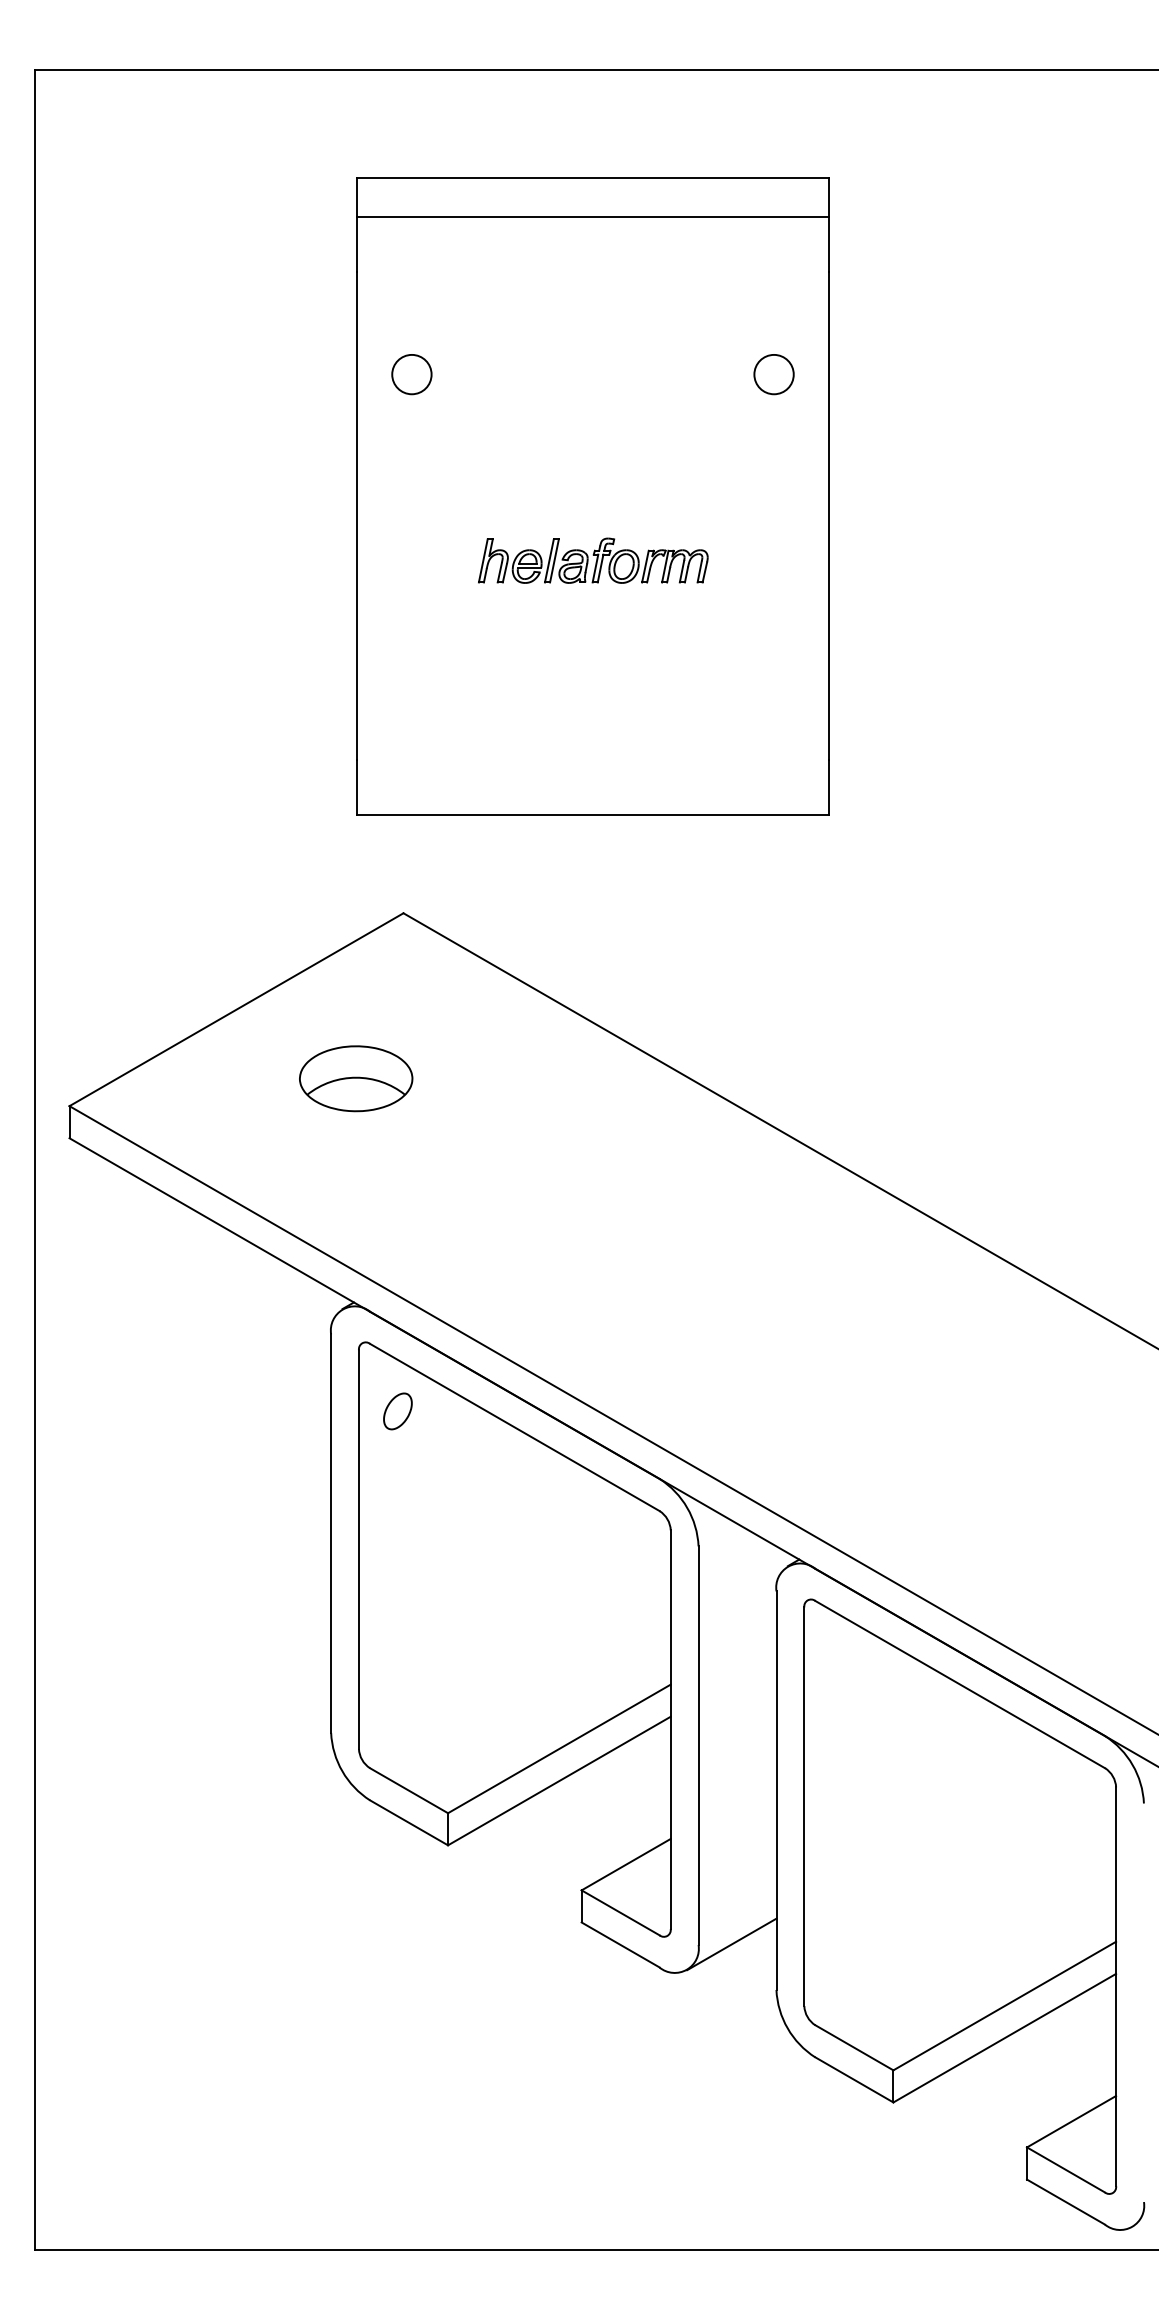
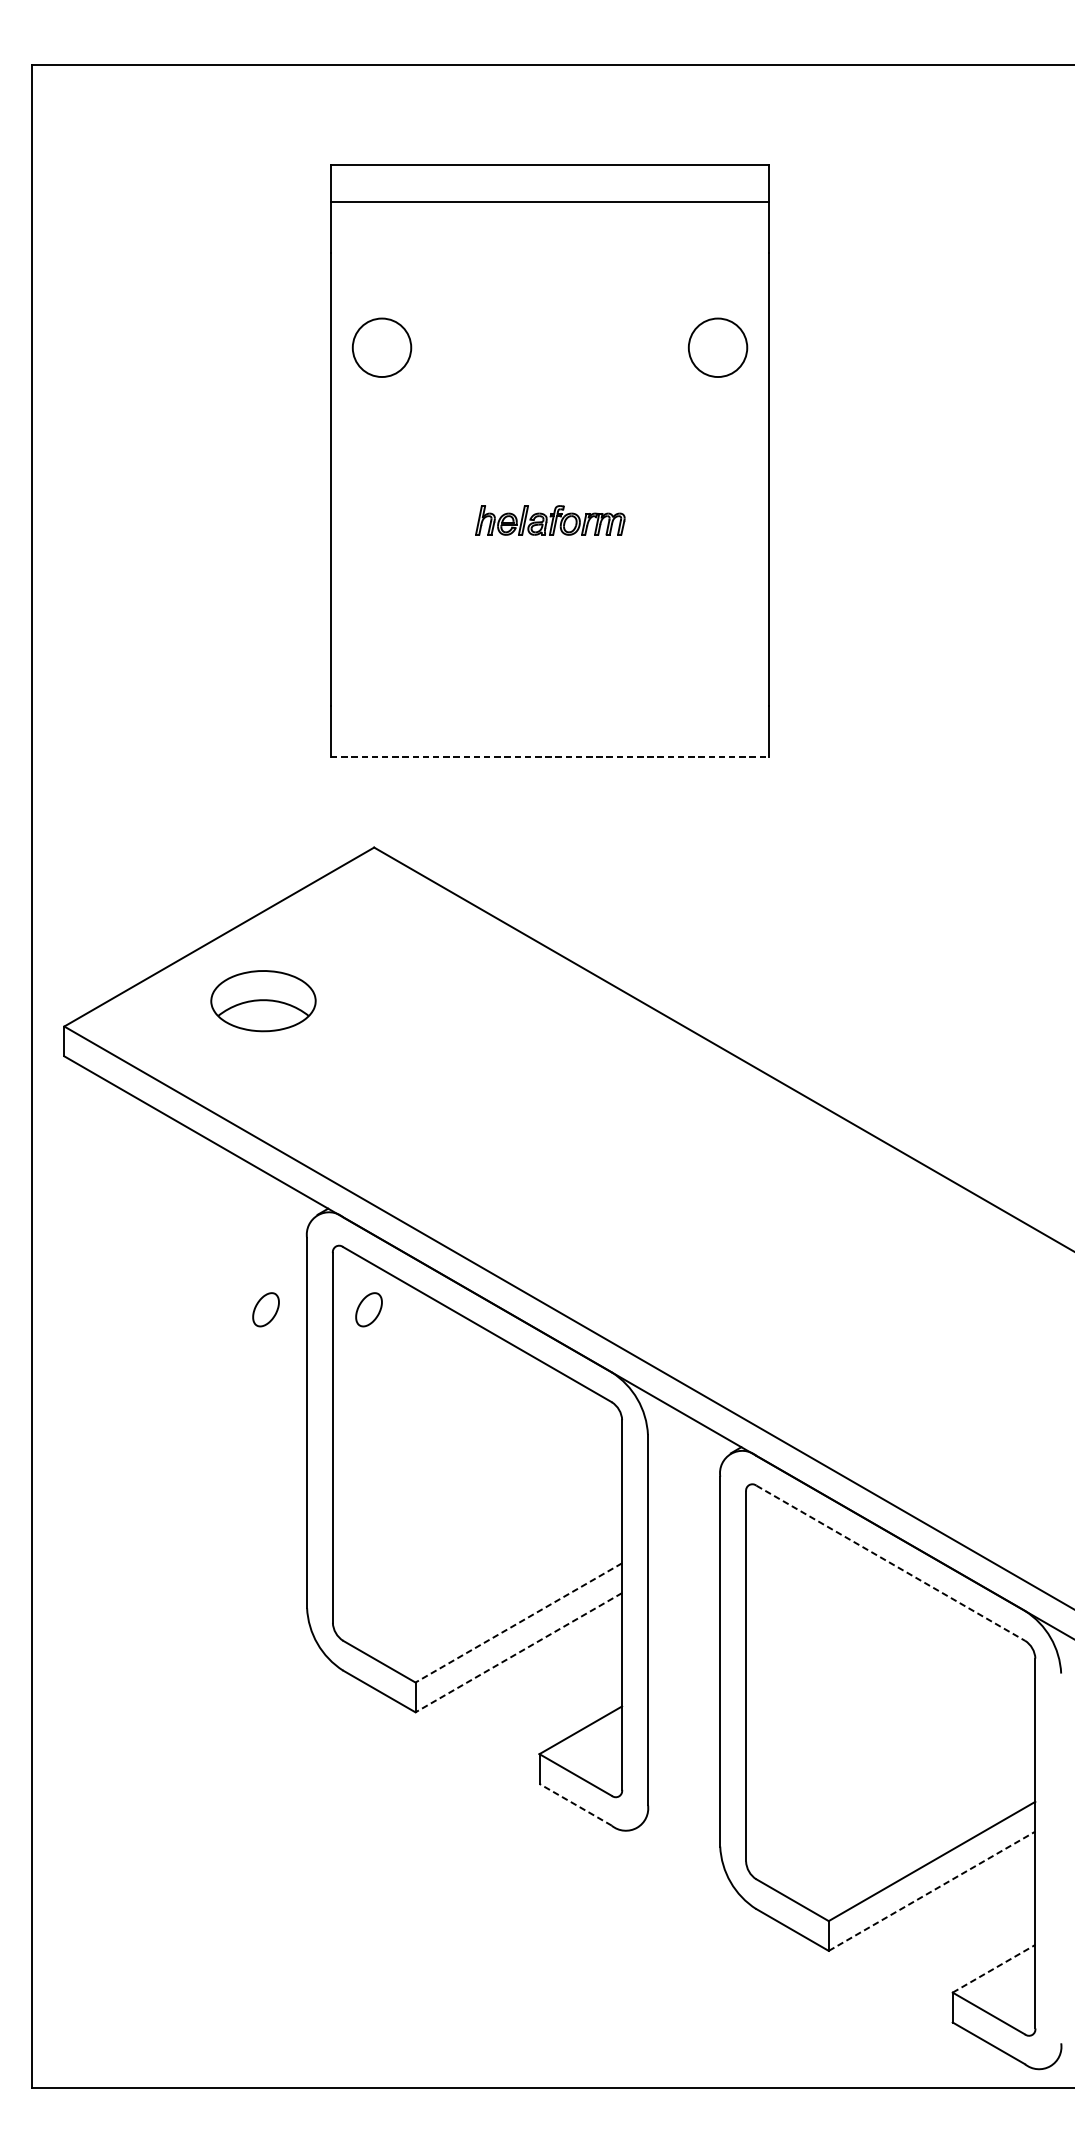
circle: (411, 374) -> (381, 347), size x1.6
circle: (773, 374) -> (717, 347), size x1.6
part: (593, 560) -> (550, 520), size x0.7
line: (593, 815) -> (550, 756), solid -> dashed
part: (356, 1078) -> (263, 1000), moved
part: (286, 1411) -> (265, 1309), added
line: (960, 1684) -> (890, 1563), solid -> dashed
line: (559, 1748) -> (518, 1622), solid -> dashed
line: (559, 1781) -> (518, 1653), solid -> dashed
line: (620, 1944) -> (575, 1804), solid -> dashed
line: (731, 1944) -> (678, 1804), removed
line: (1004, 2038) -> (931, 1891), solid -> dashed
line: (1071, 2121) -> (993, 1968), solid -> dashed

